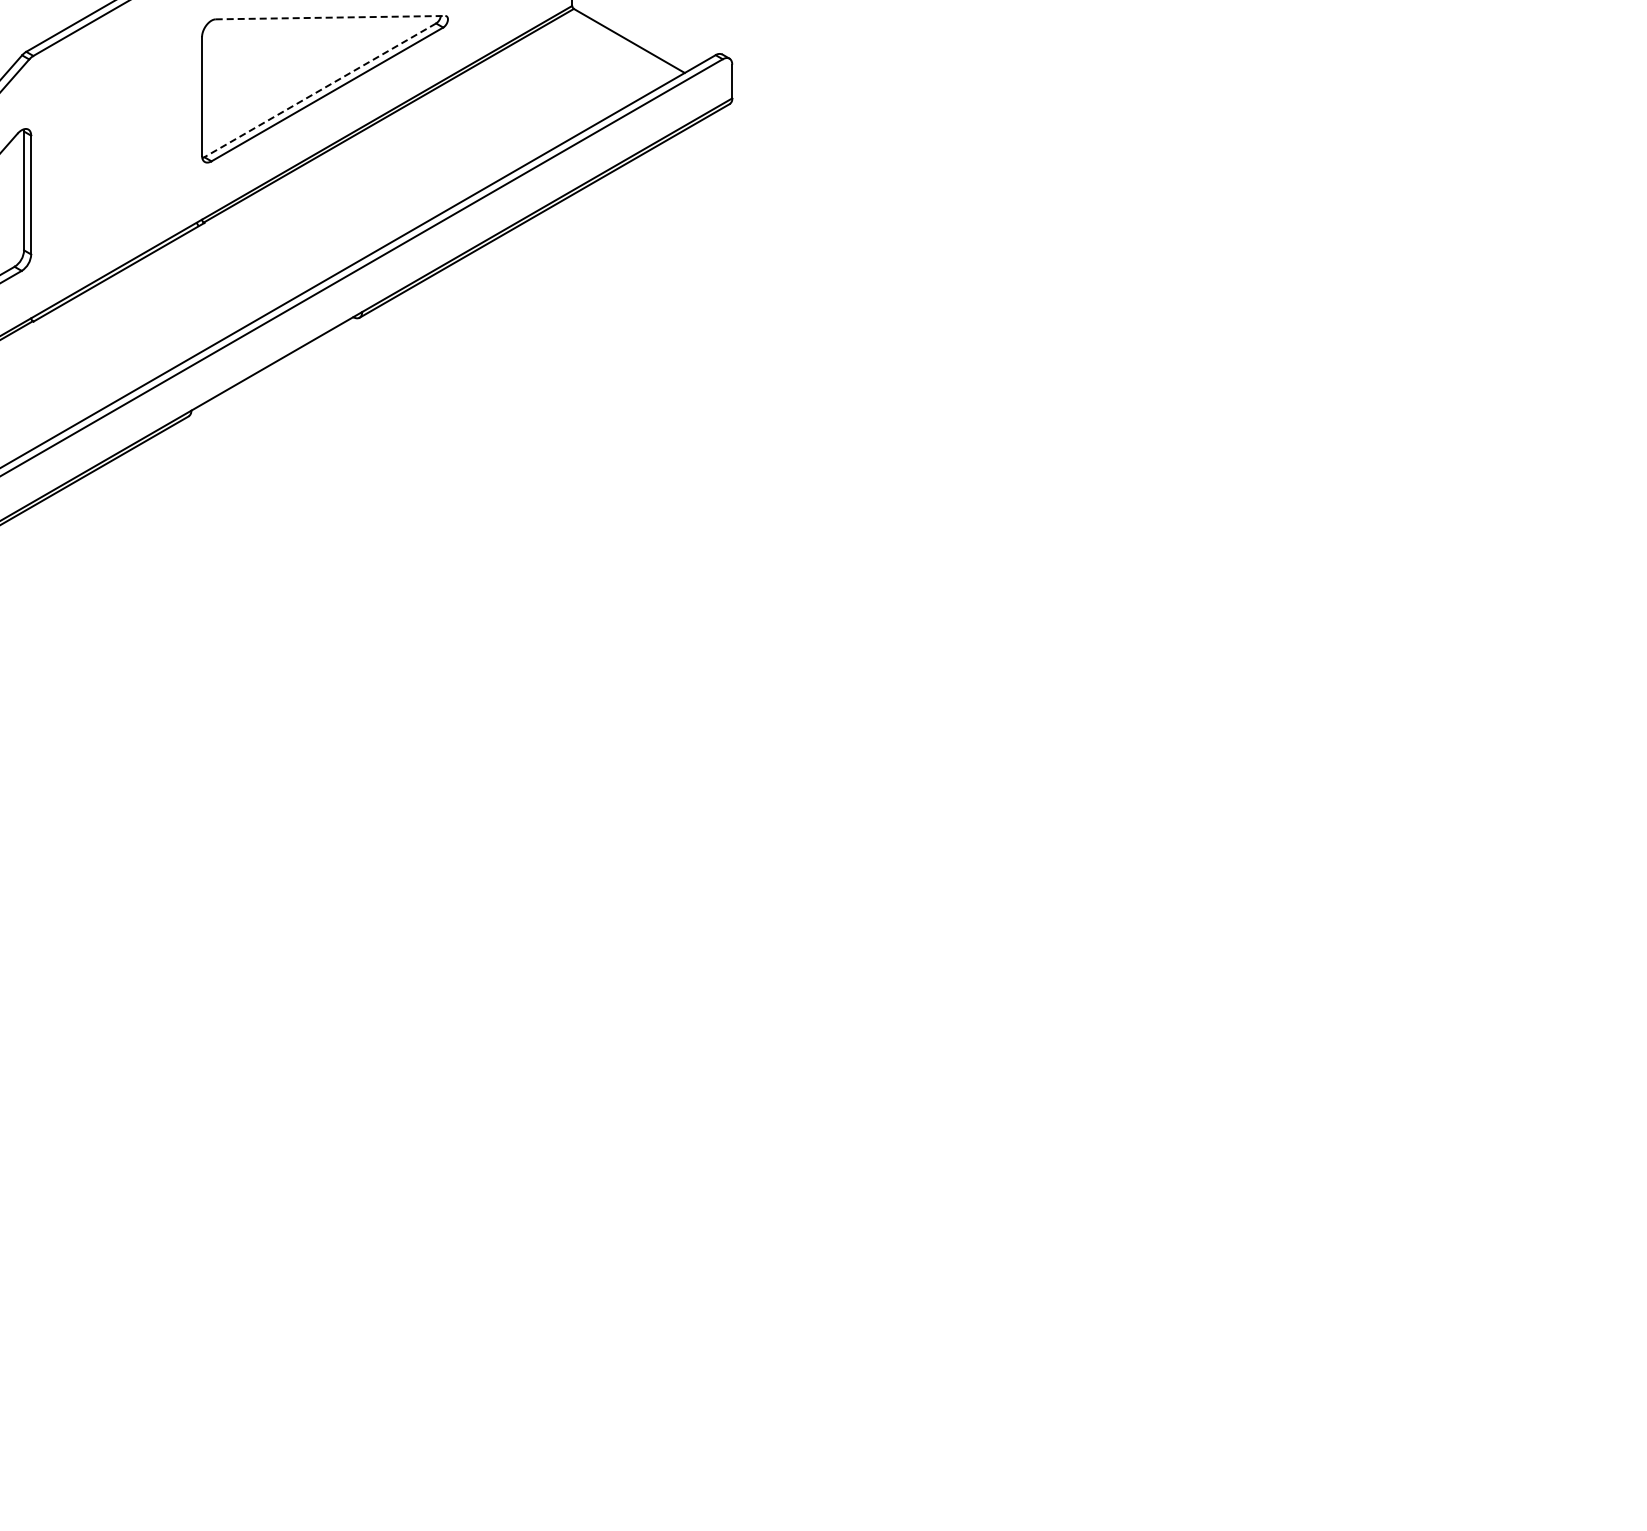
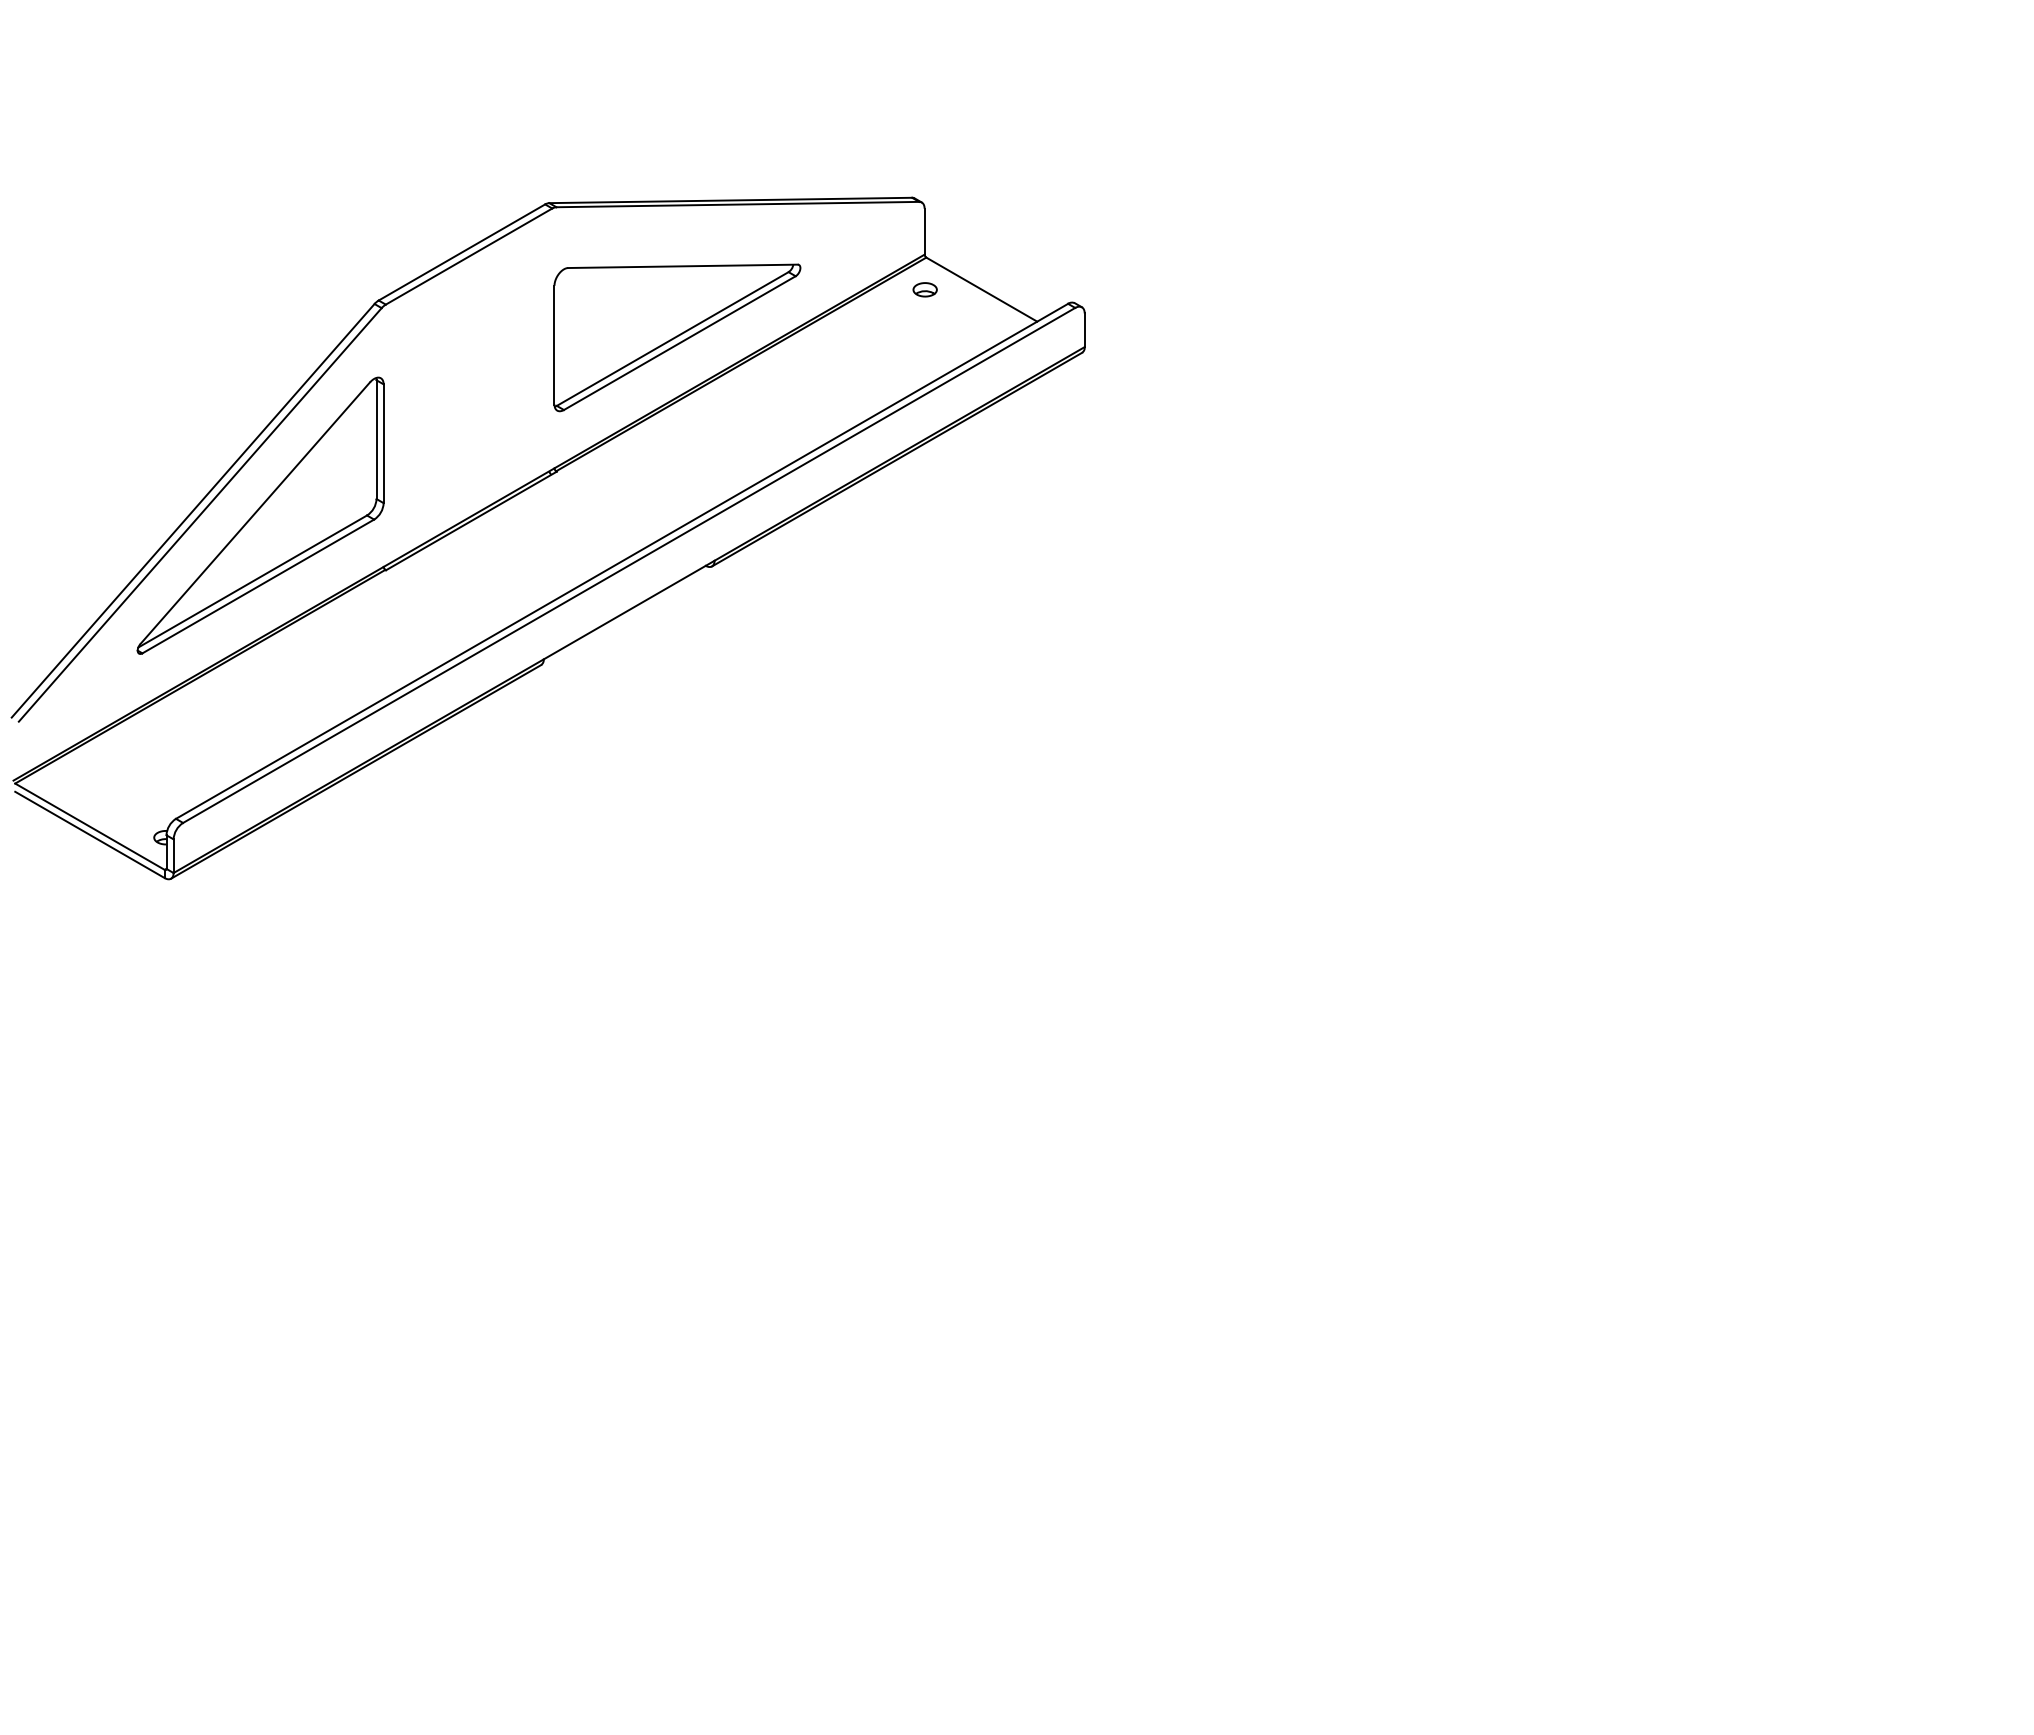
line: (330, 17) -> (682, 266), dashed -> solid
part: (572, 40) -> (924, 289), added
line: (320, 90) -> (672, 339), dashed -> solid

